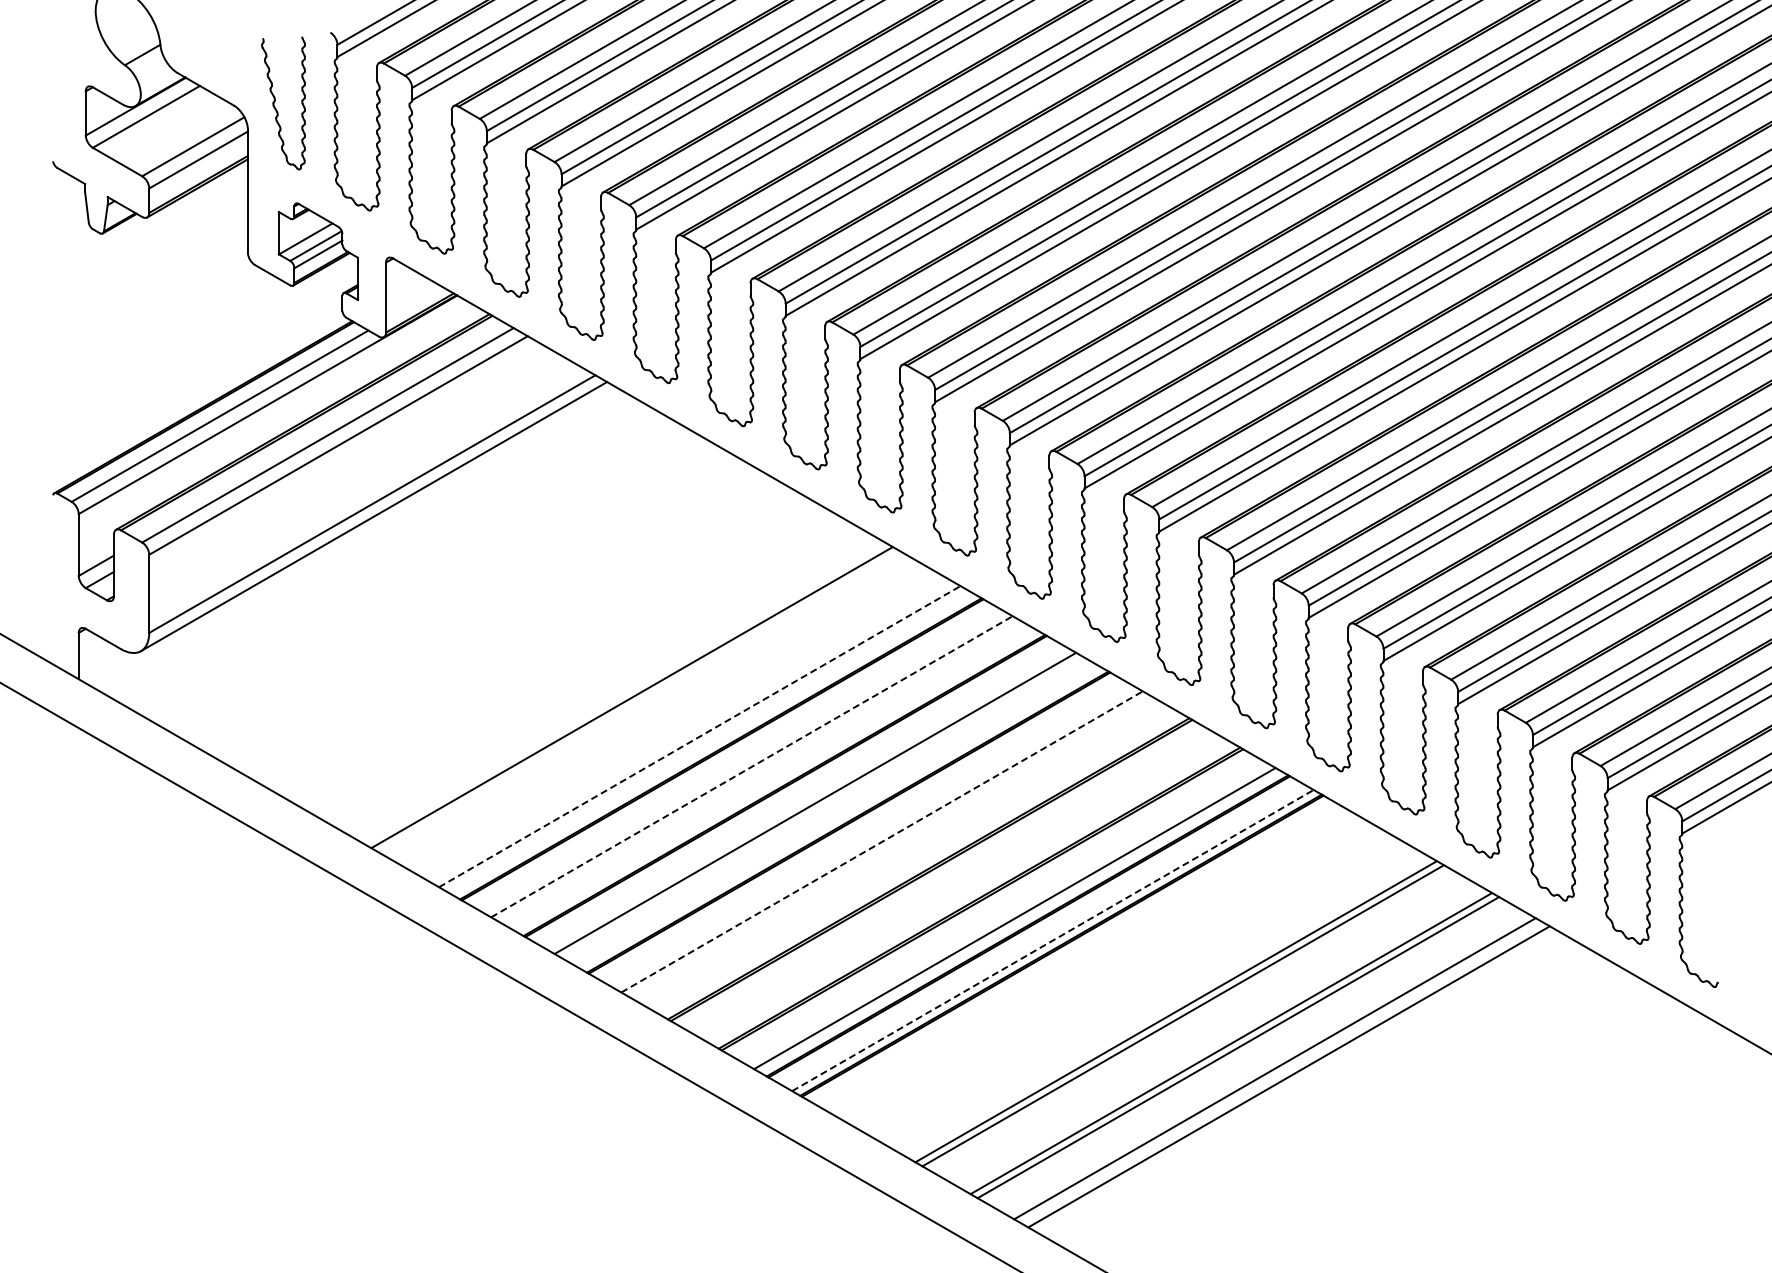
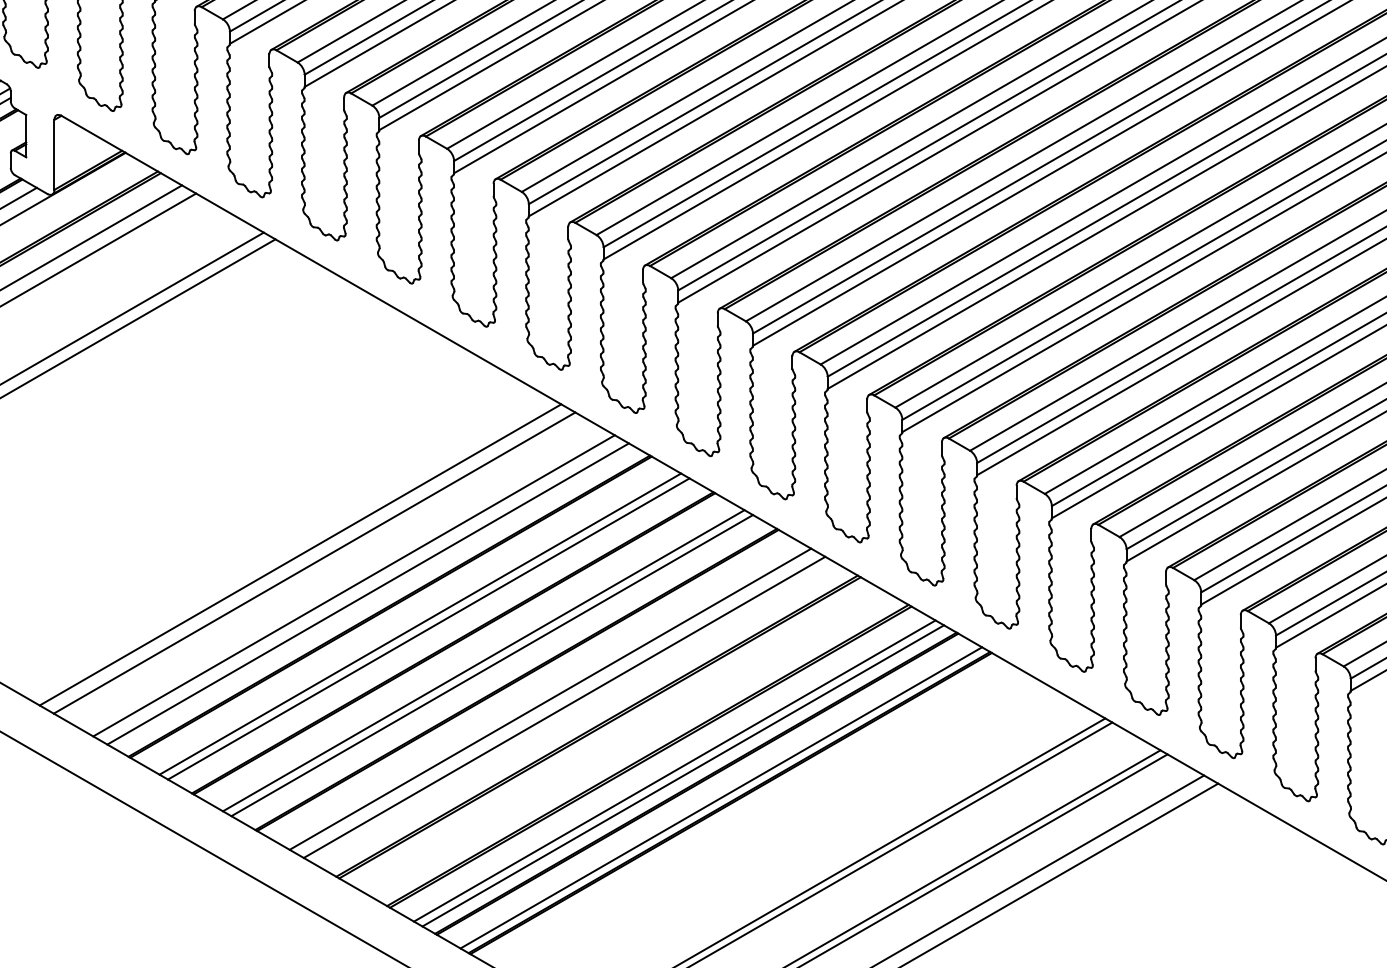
line: (646, 705) -> (314, 562), added
line: (685, 728) -> (353, 585), added
line: (700, 736) -> (368, 593), dashed -> solid
line: (752, 766) -> (420, 623), dashed -> solid
line: (760, 771) -> (428, 628), added
line: (823, 807) -> (491, 664), added
line: (882, 841) -> (550, 698), dashed -> solid
line: (895, 849) -> (563, 706), added
line: (1006, 913) -> (674, 770), added
line: (1053, 940) -> (721, 797), dashed -> solid

